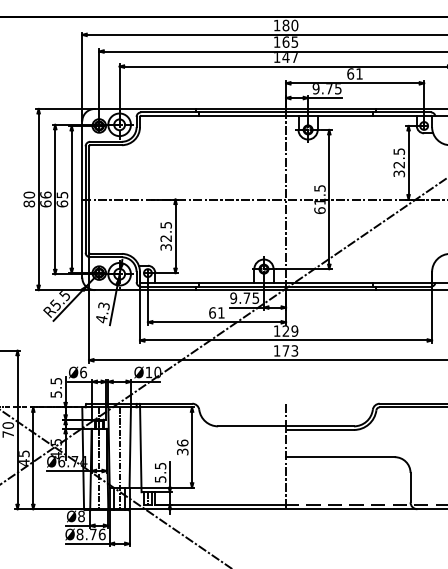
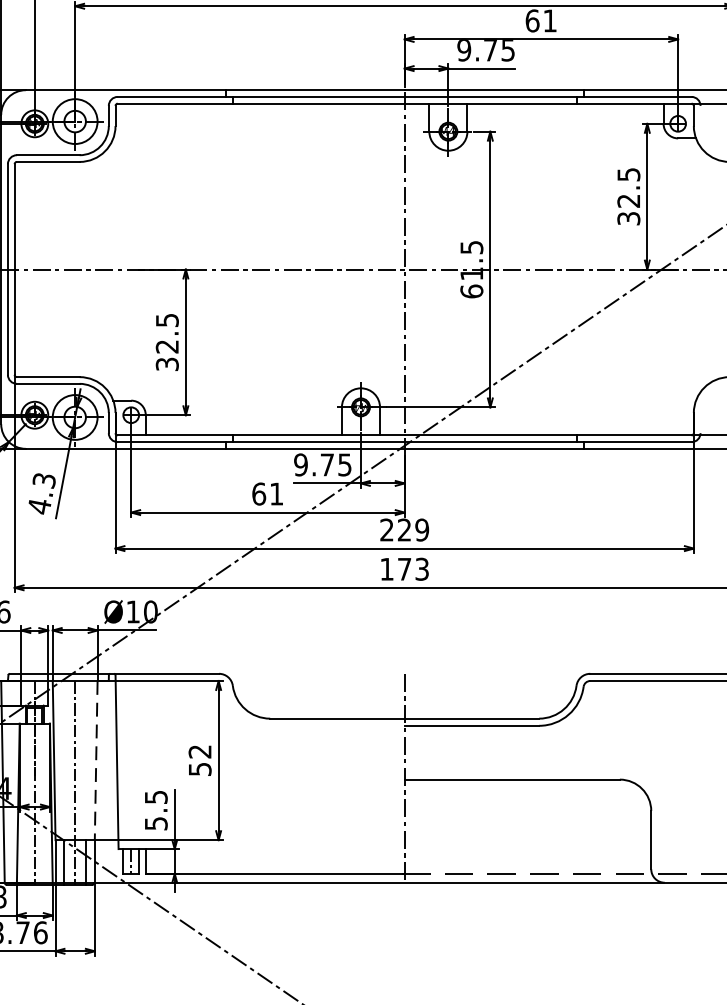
text: (276, 330) -> (385, 528), 129 -> 229
text: (182, 446) -> (199, 758), 36 -> 52
line: (130, 448) -> (96, 762), solid -> dashed

